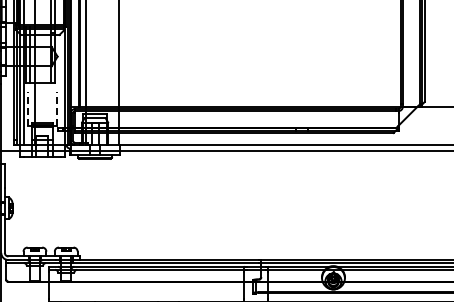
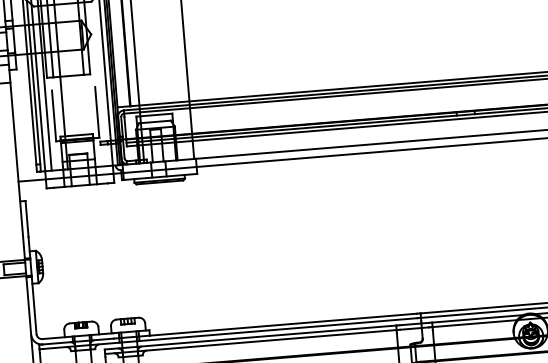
line: (28, 108) -> (54, 115), dashed -> solid
line: (57, 108) -> (97, 111), dashed -> solid

